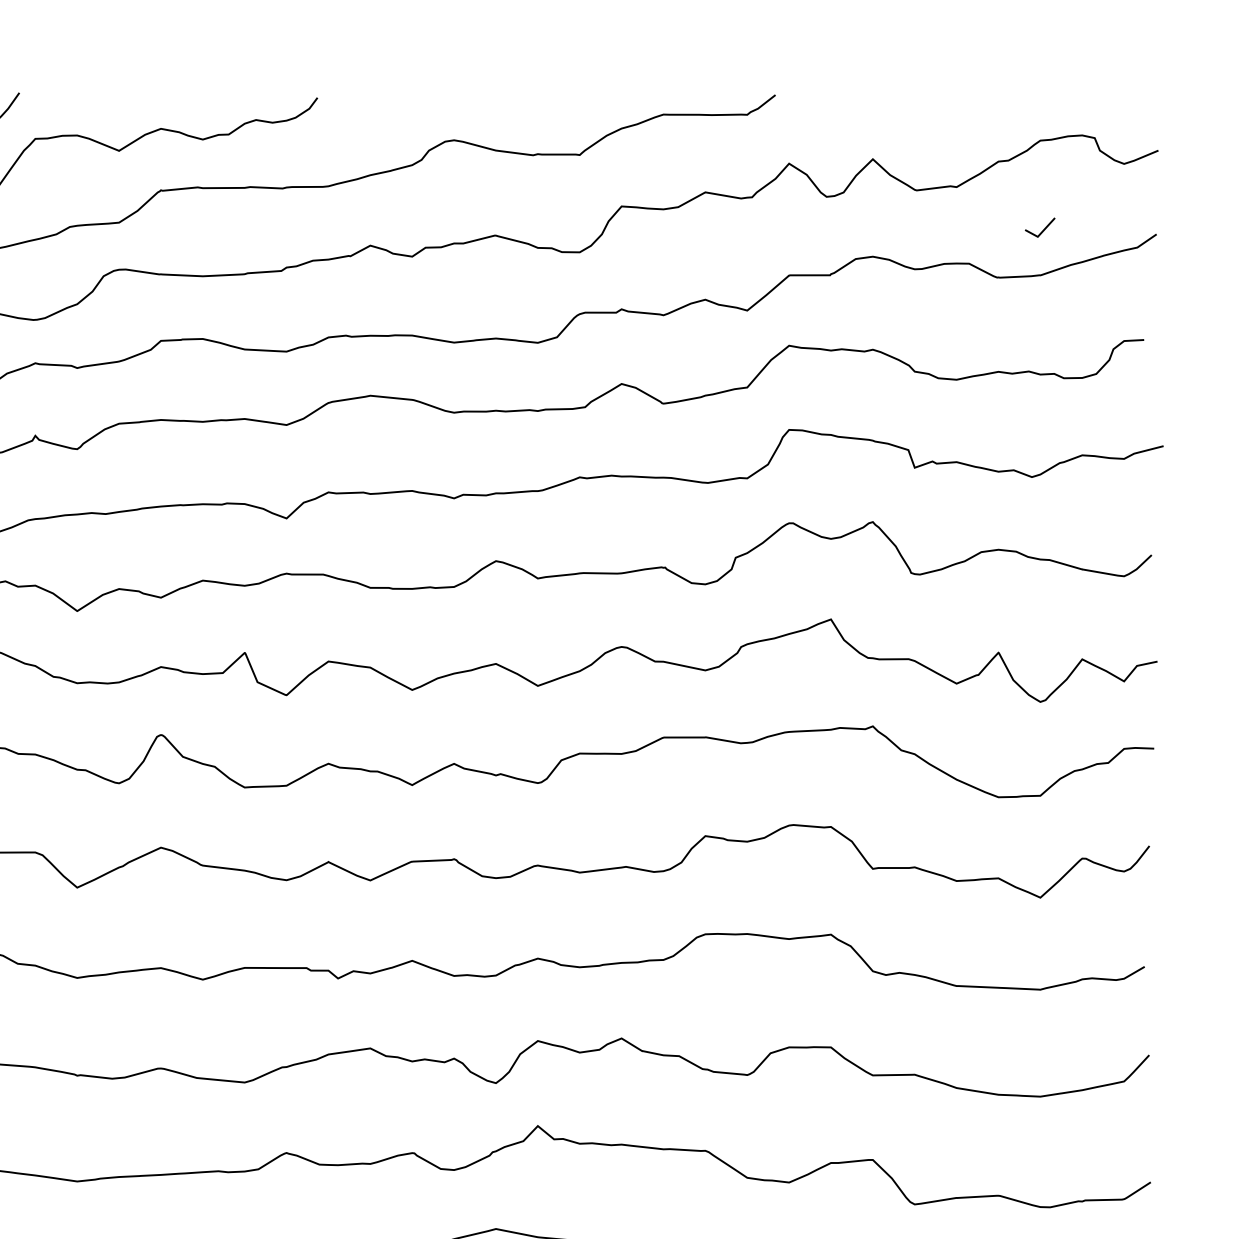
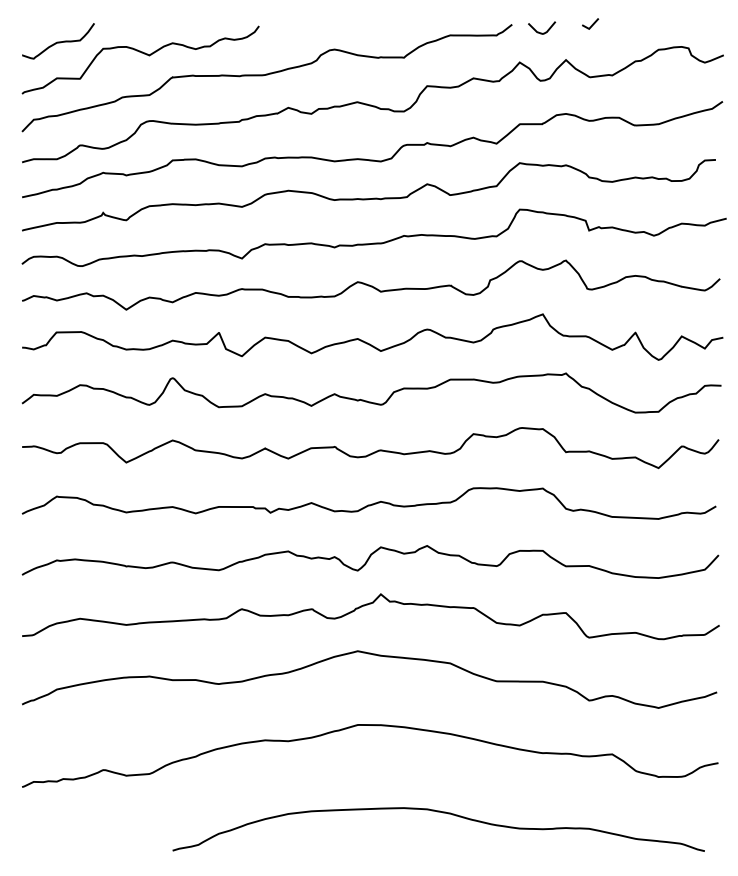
curve: (835, 107) -> (545, 31), added
line: (1042, 228) -> (591, 24), moved

